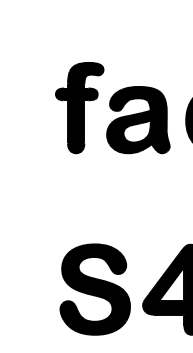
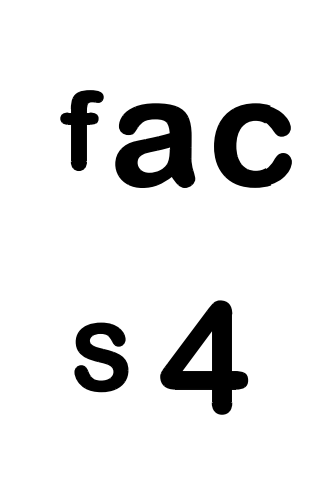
part: (79, 107) -> (81, 130), size x0.7
part: (95, 289) -> (101, 357), size x0.6

